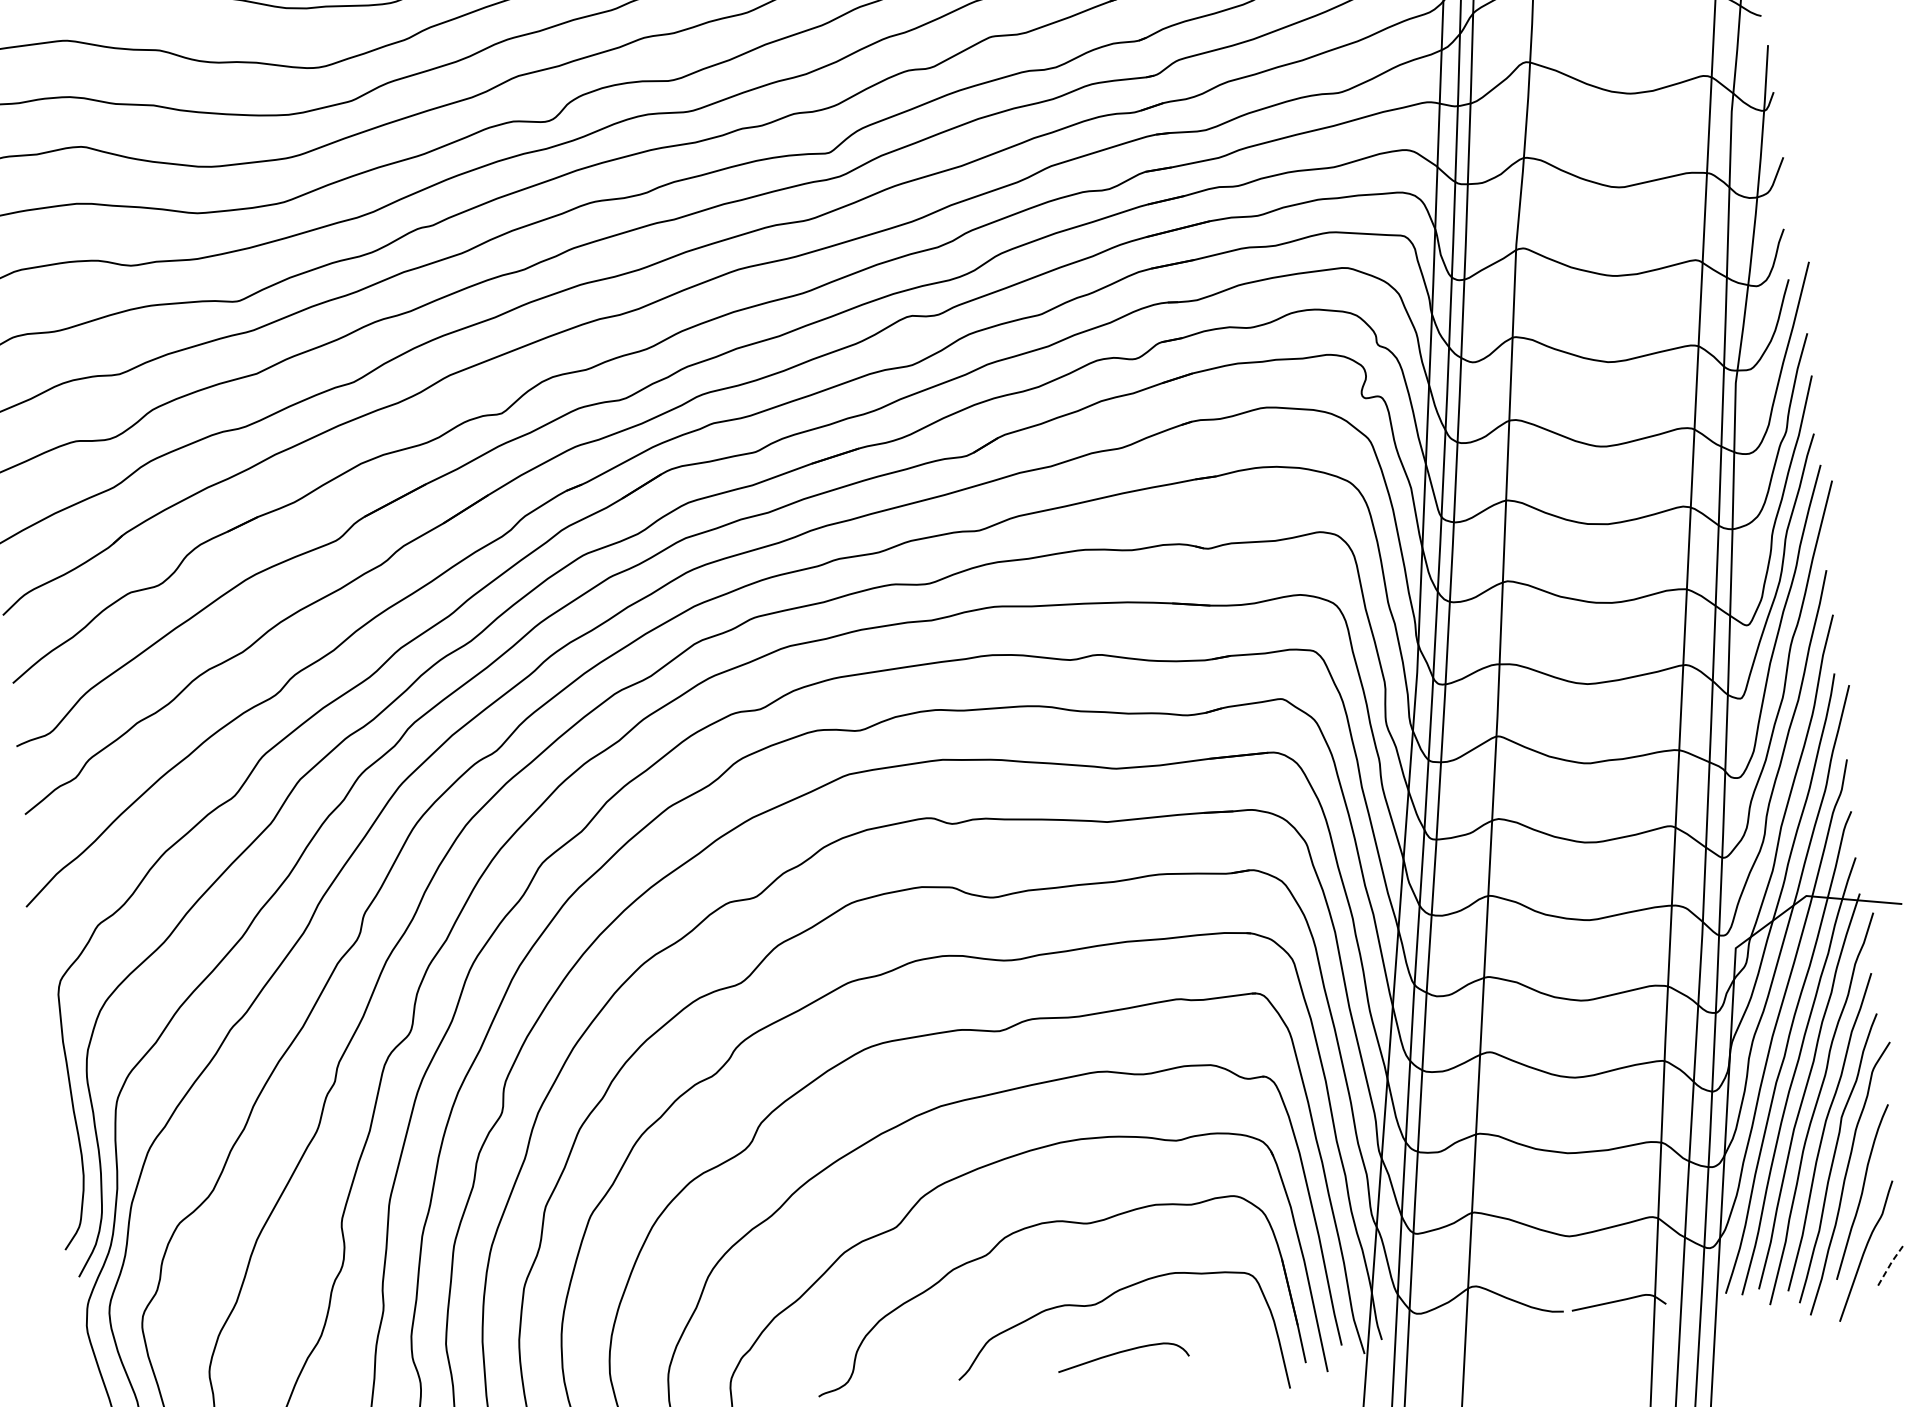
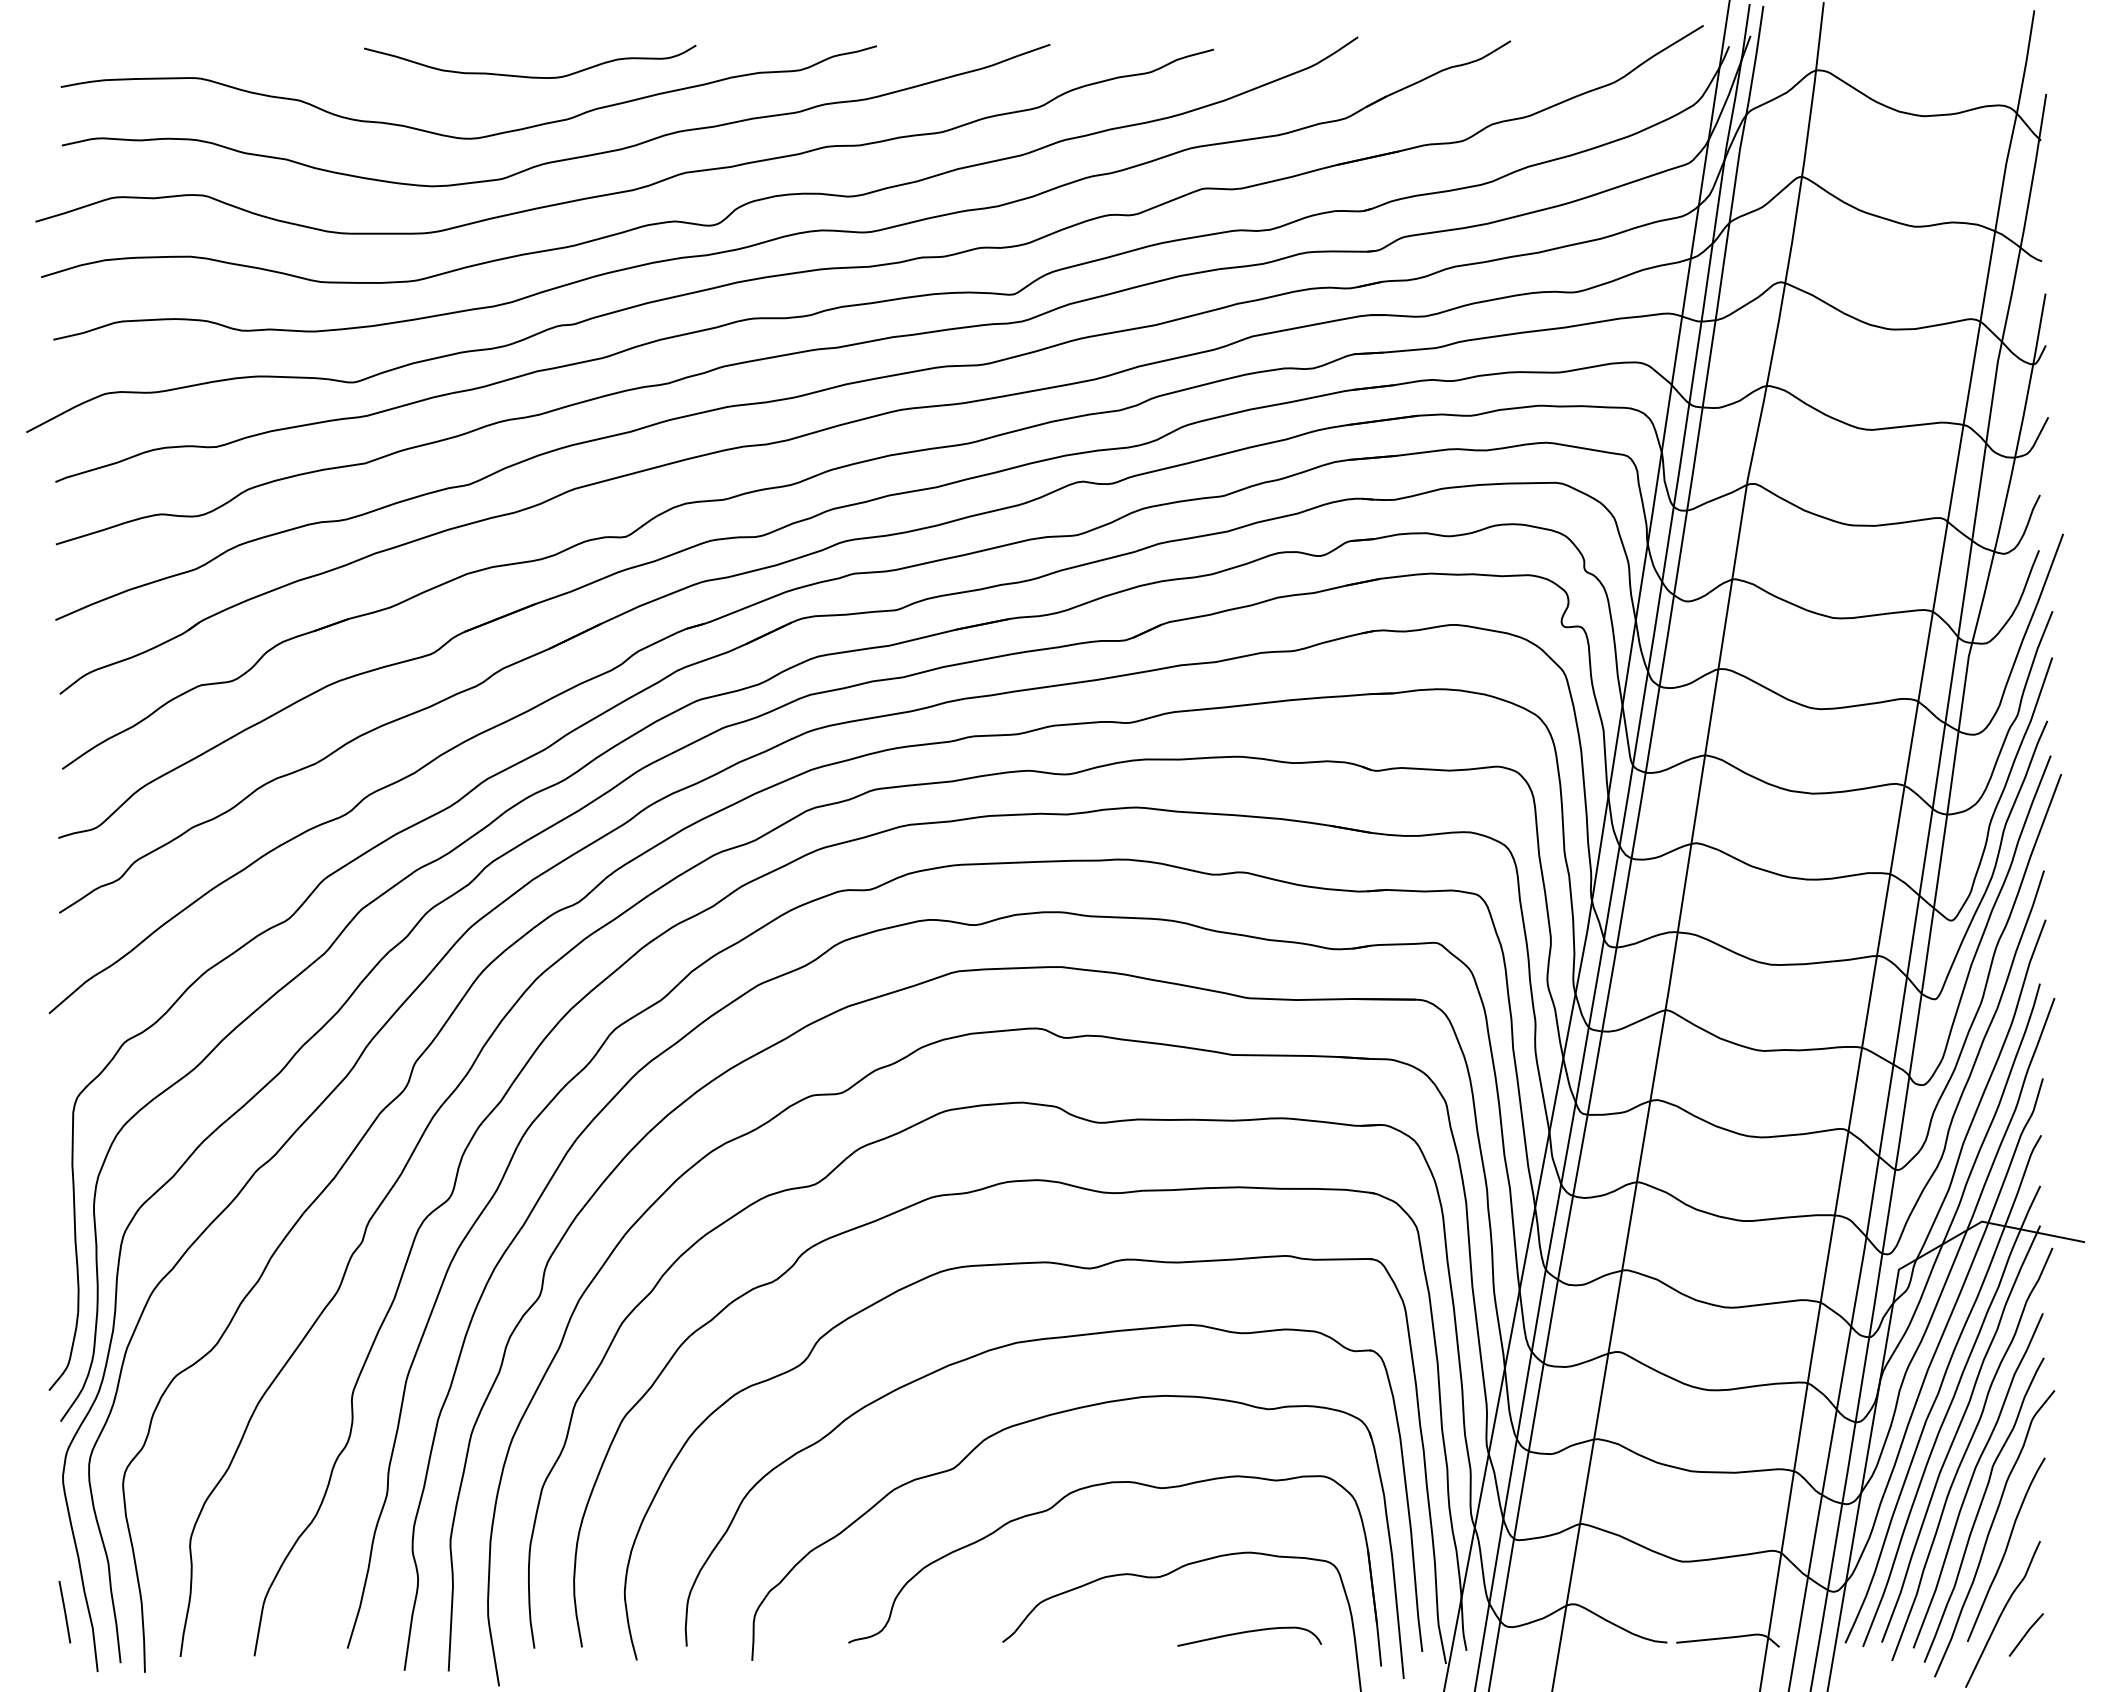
line: (1888, 1267) -> (2025, 1634), dashed -> solid
curve: (1122, 1352) -> (1249, 1632), moved

